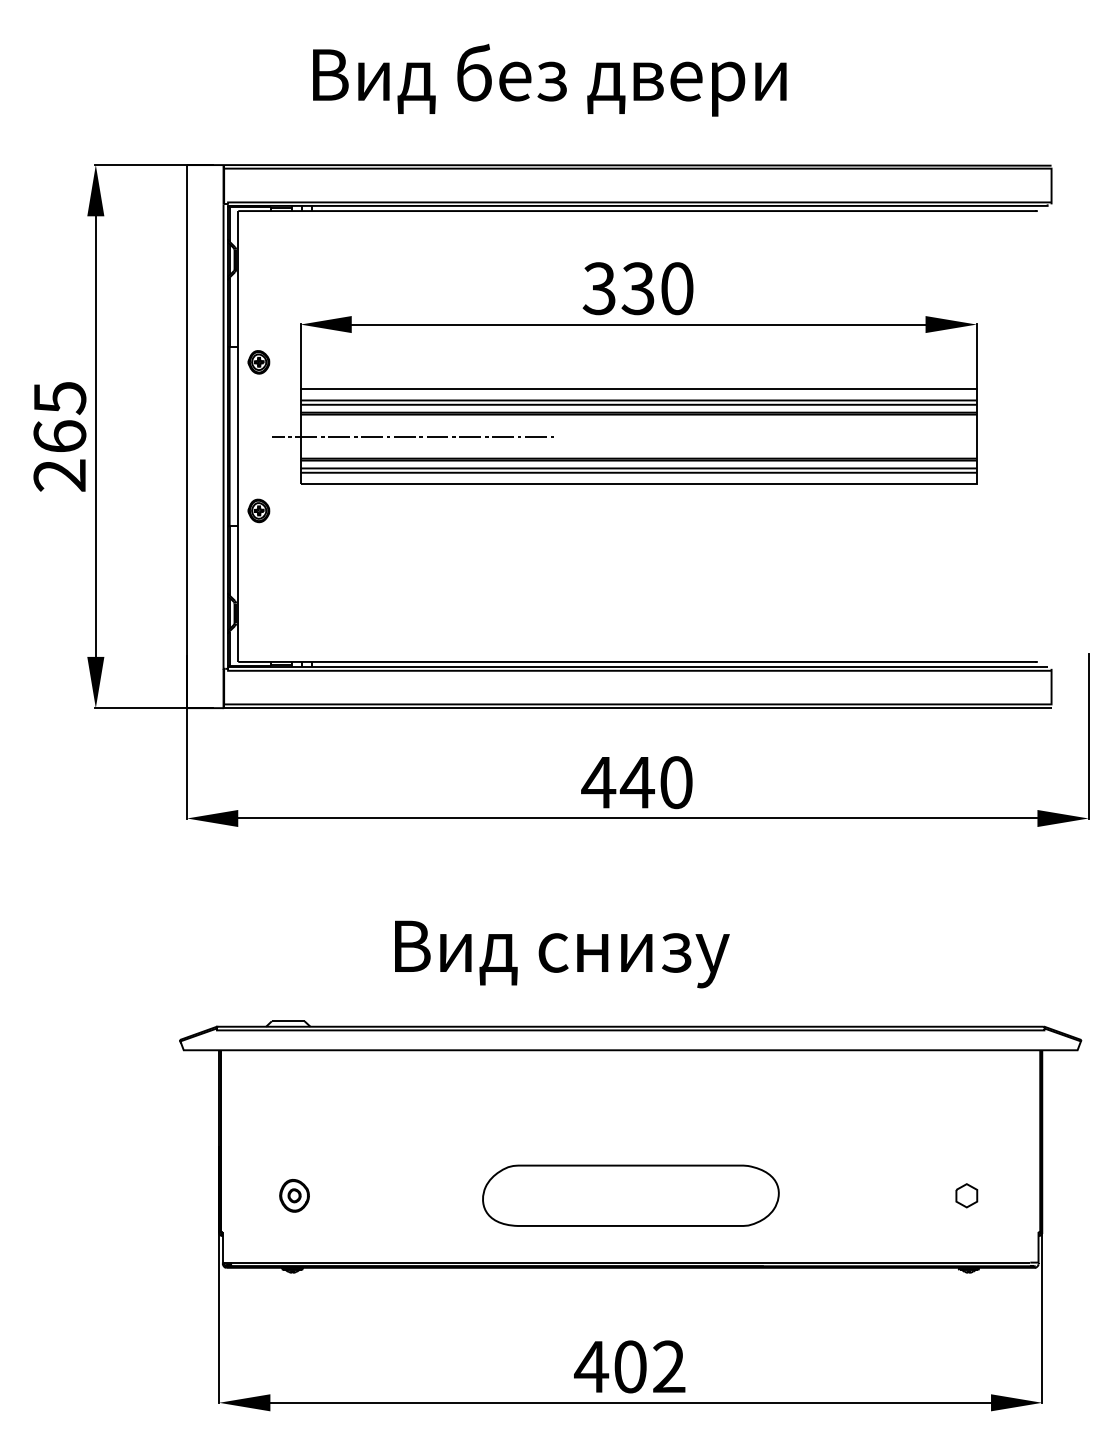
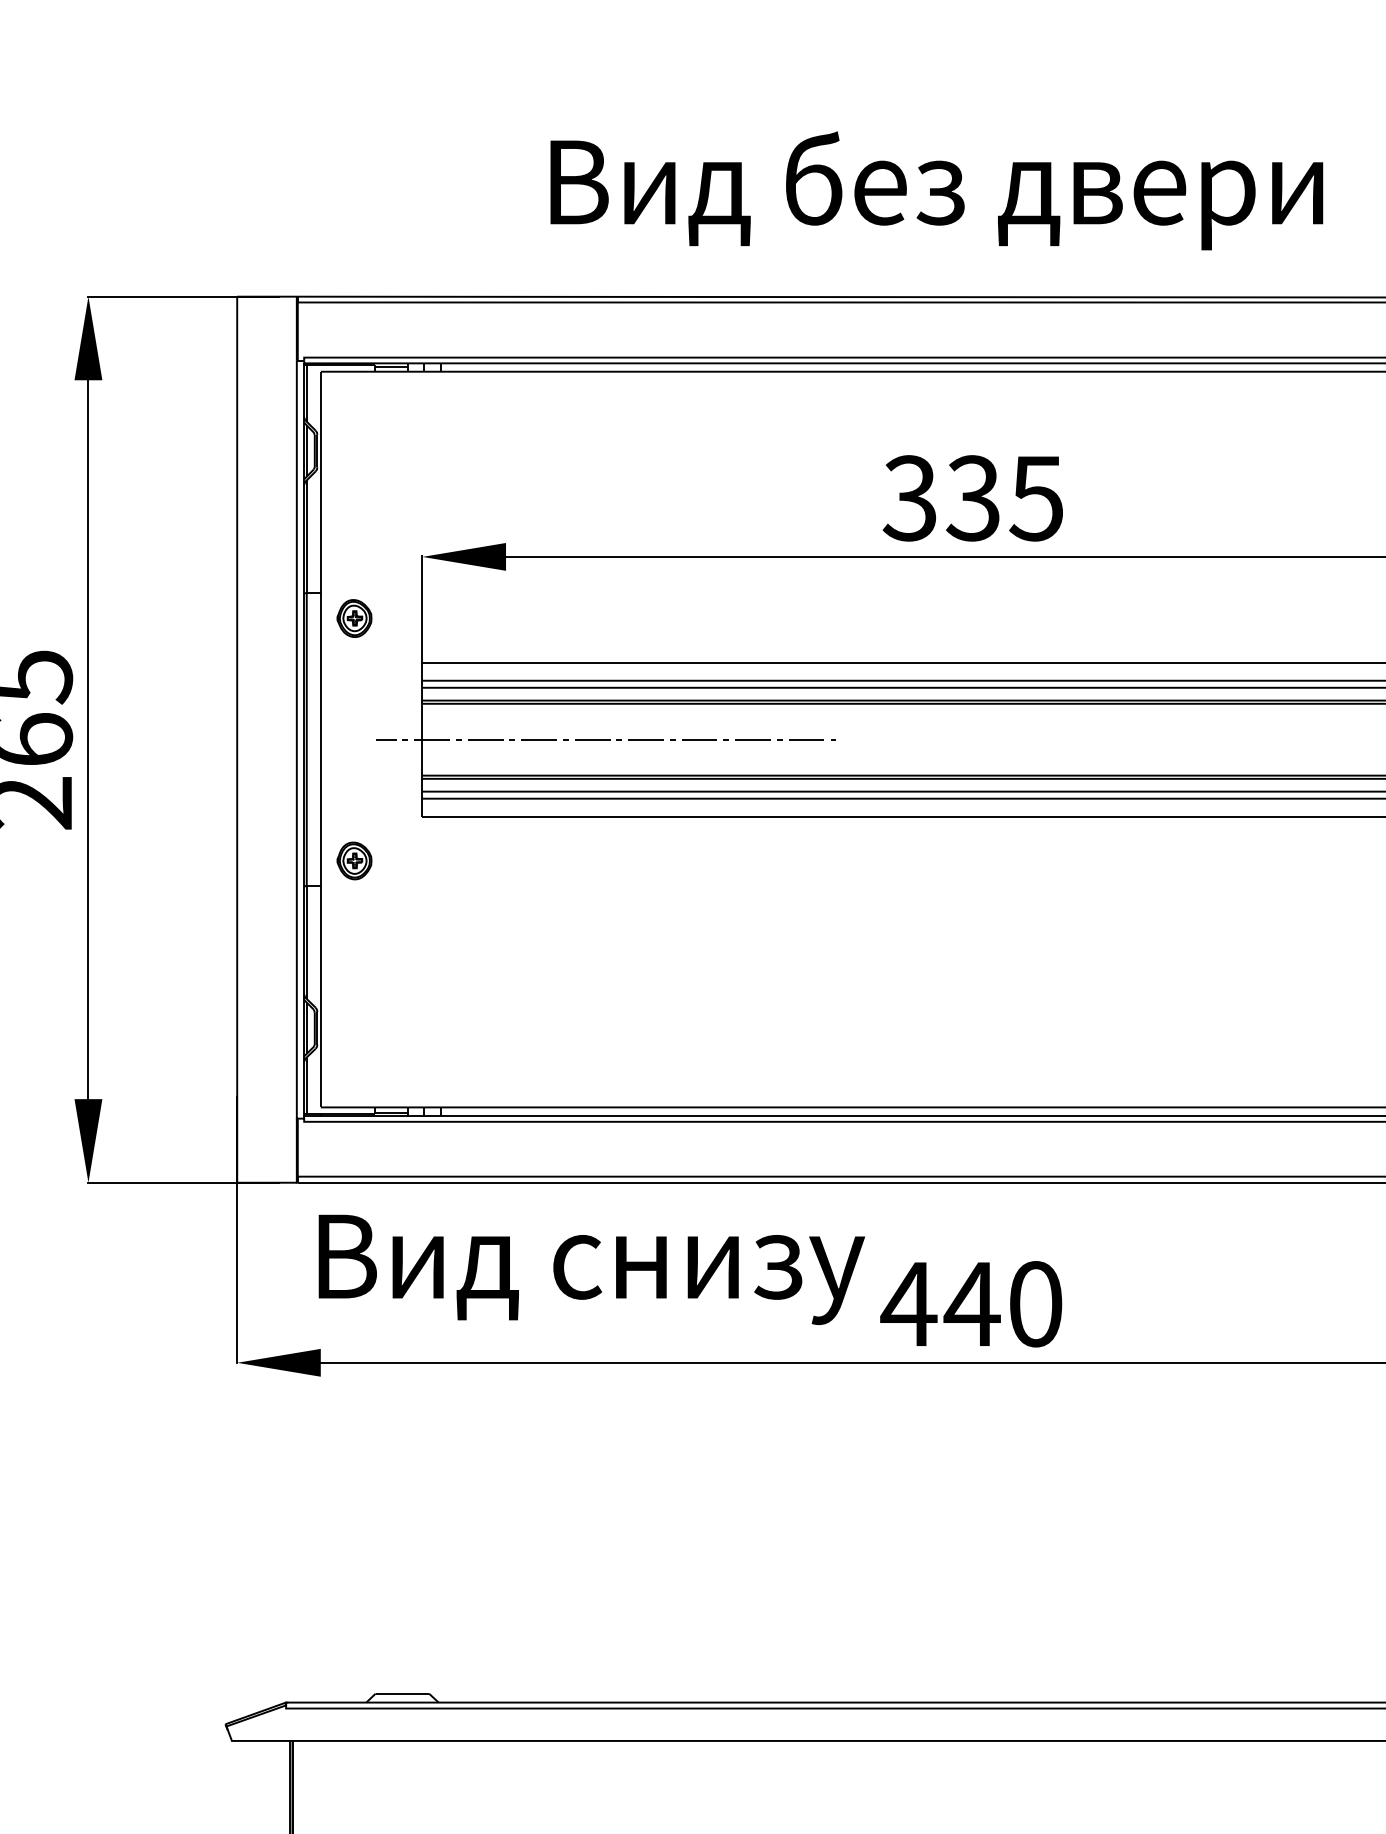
text: (549, 79) -> (936, 189), moved
text: (676, 288) -> (1035, 498), 330 -> 335
text: (562, 954) -> (592, 1269), moved

